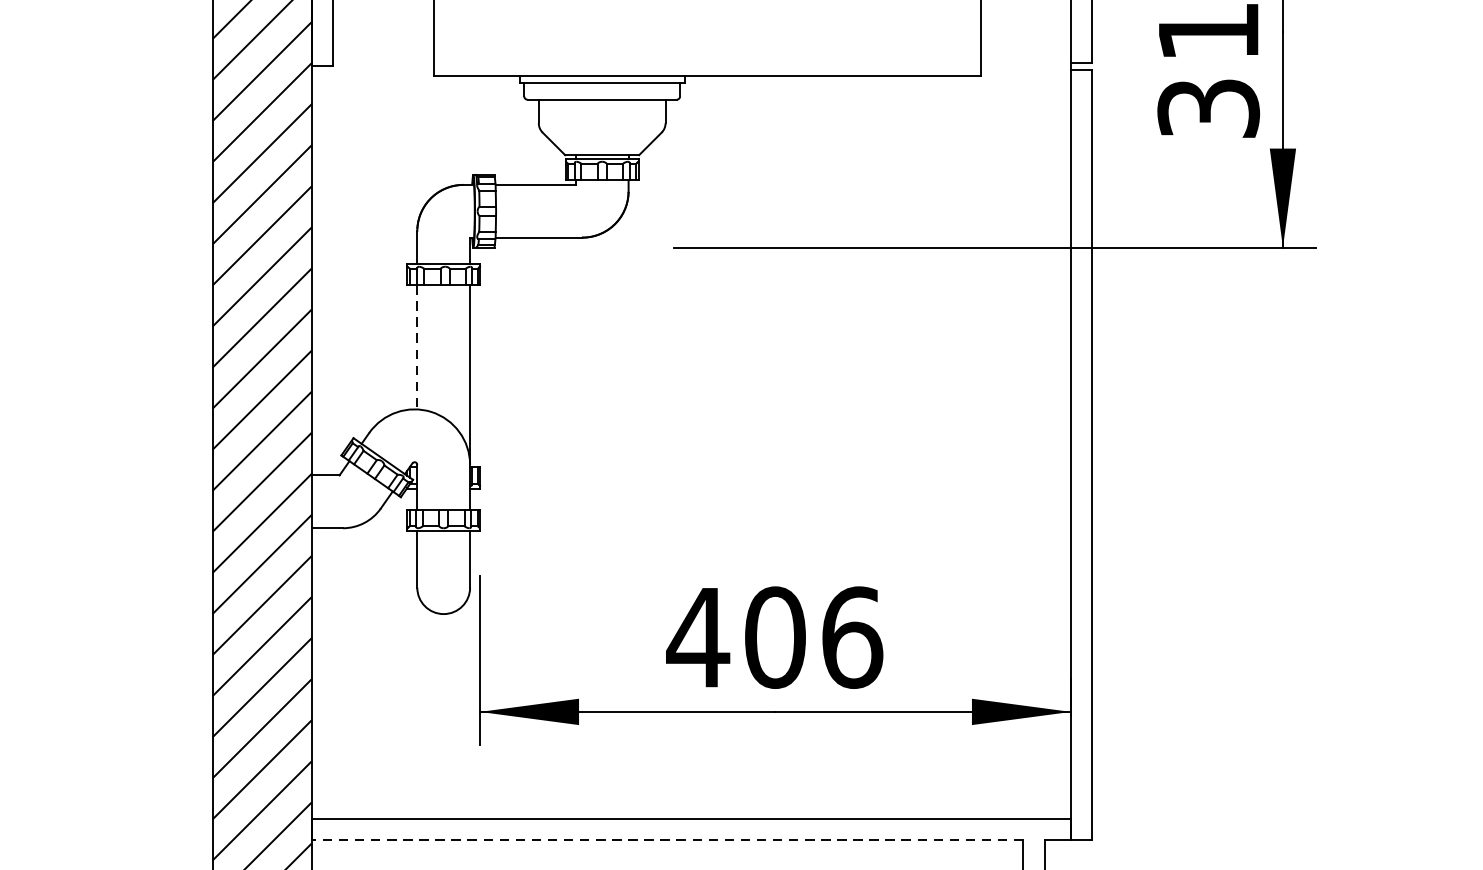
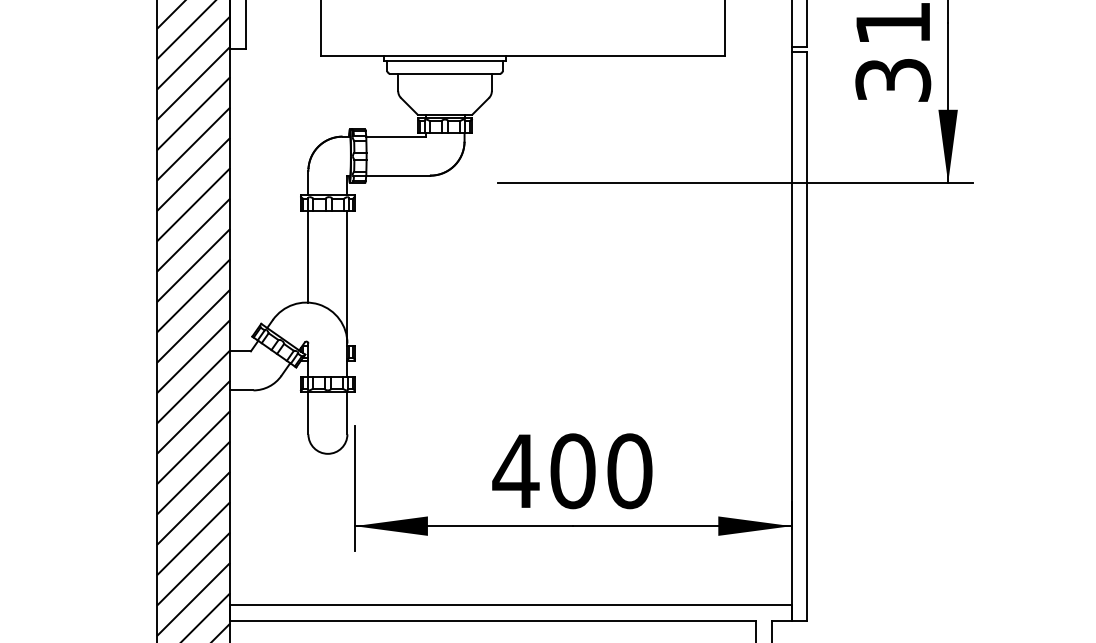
line: (417, 347) -> (308, 256), dashed -> solid
text: (851, 637) -> (629, 471), 406 -> 400
line: (666, 840) -> (492, 621), dashed -> solid

